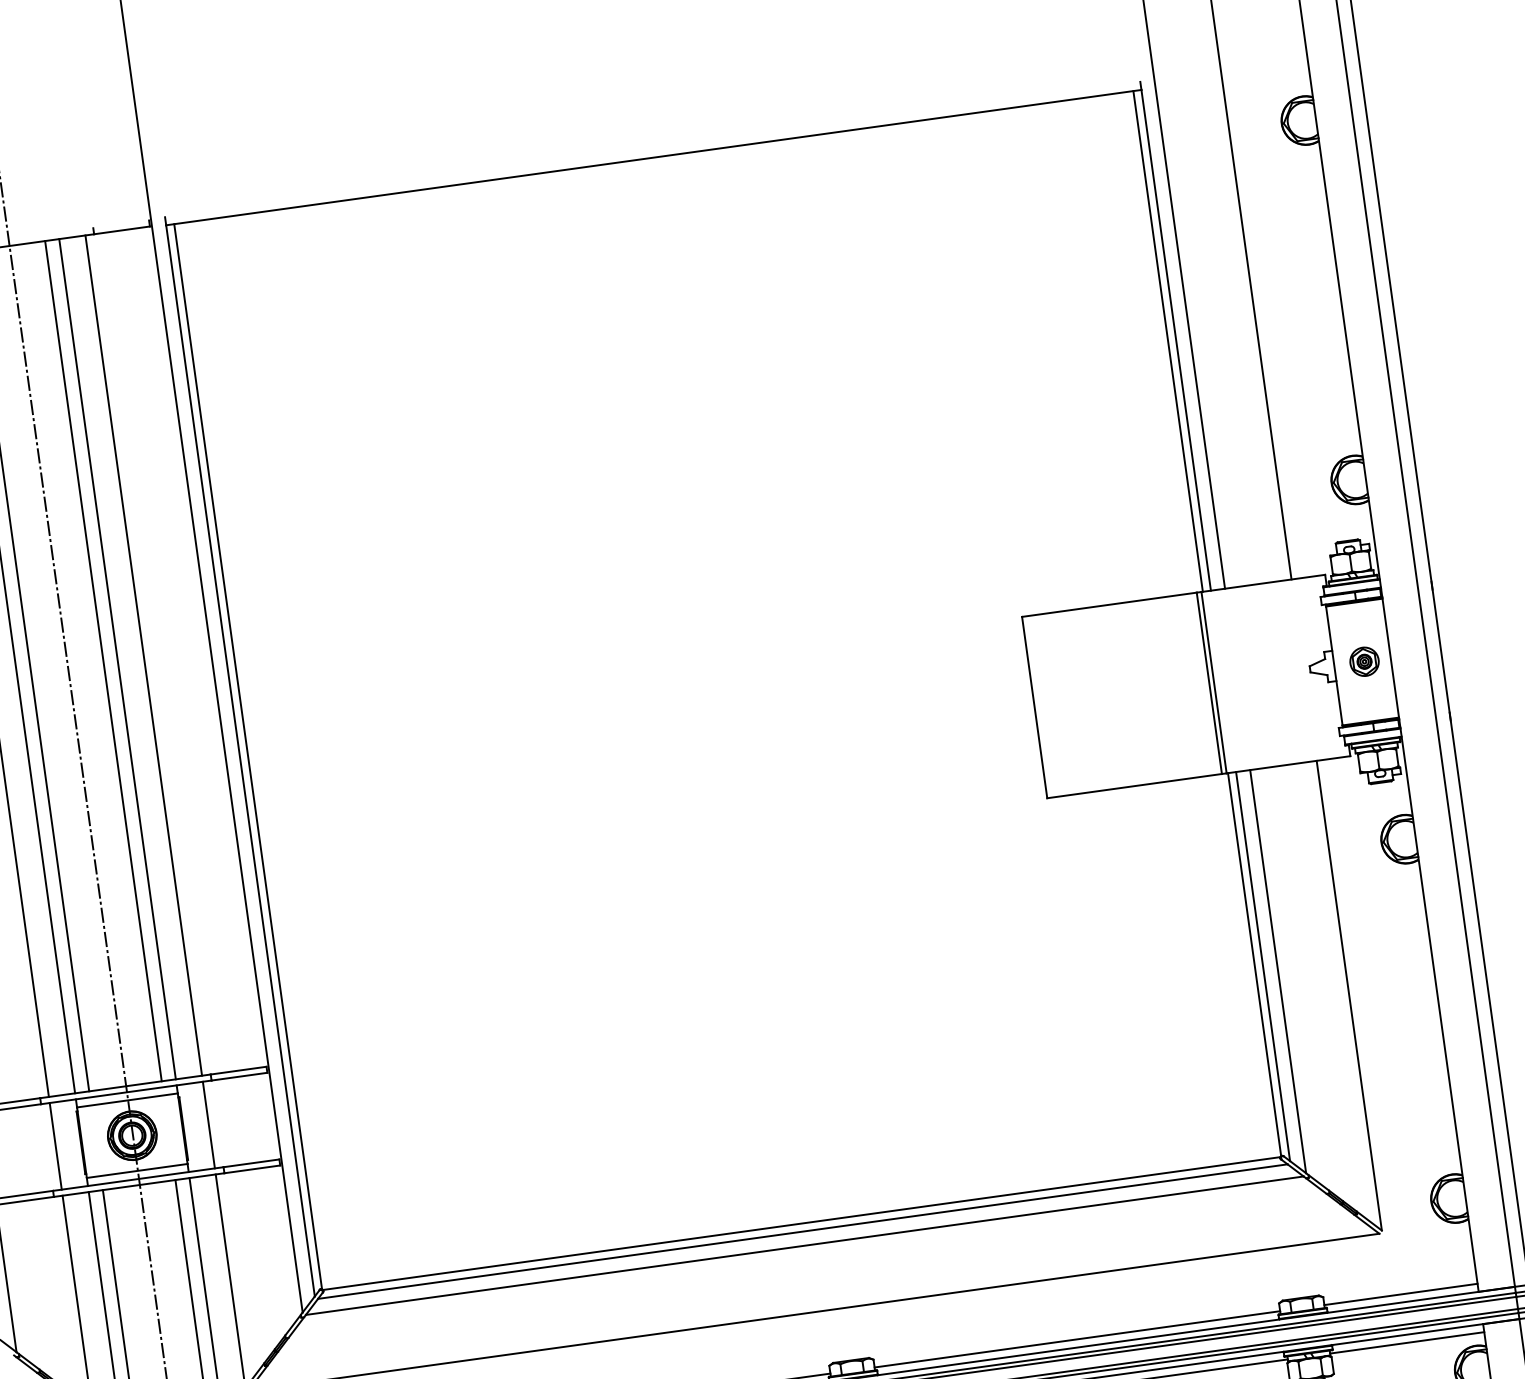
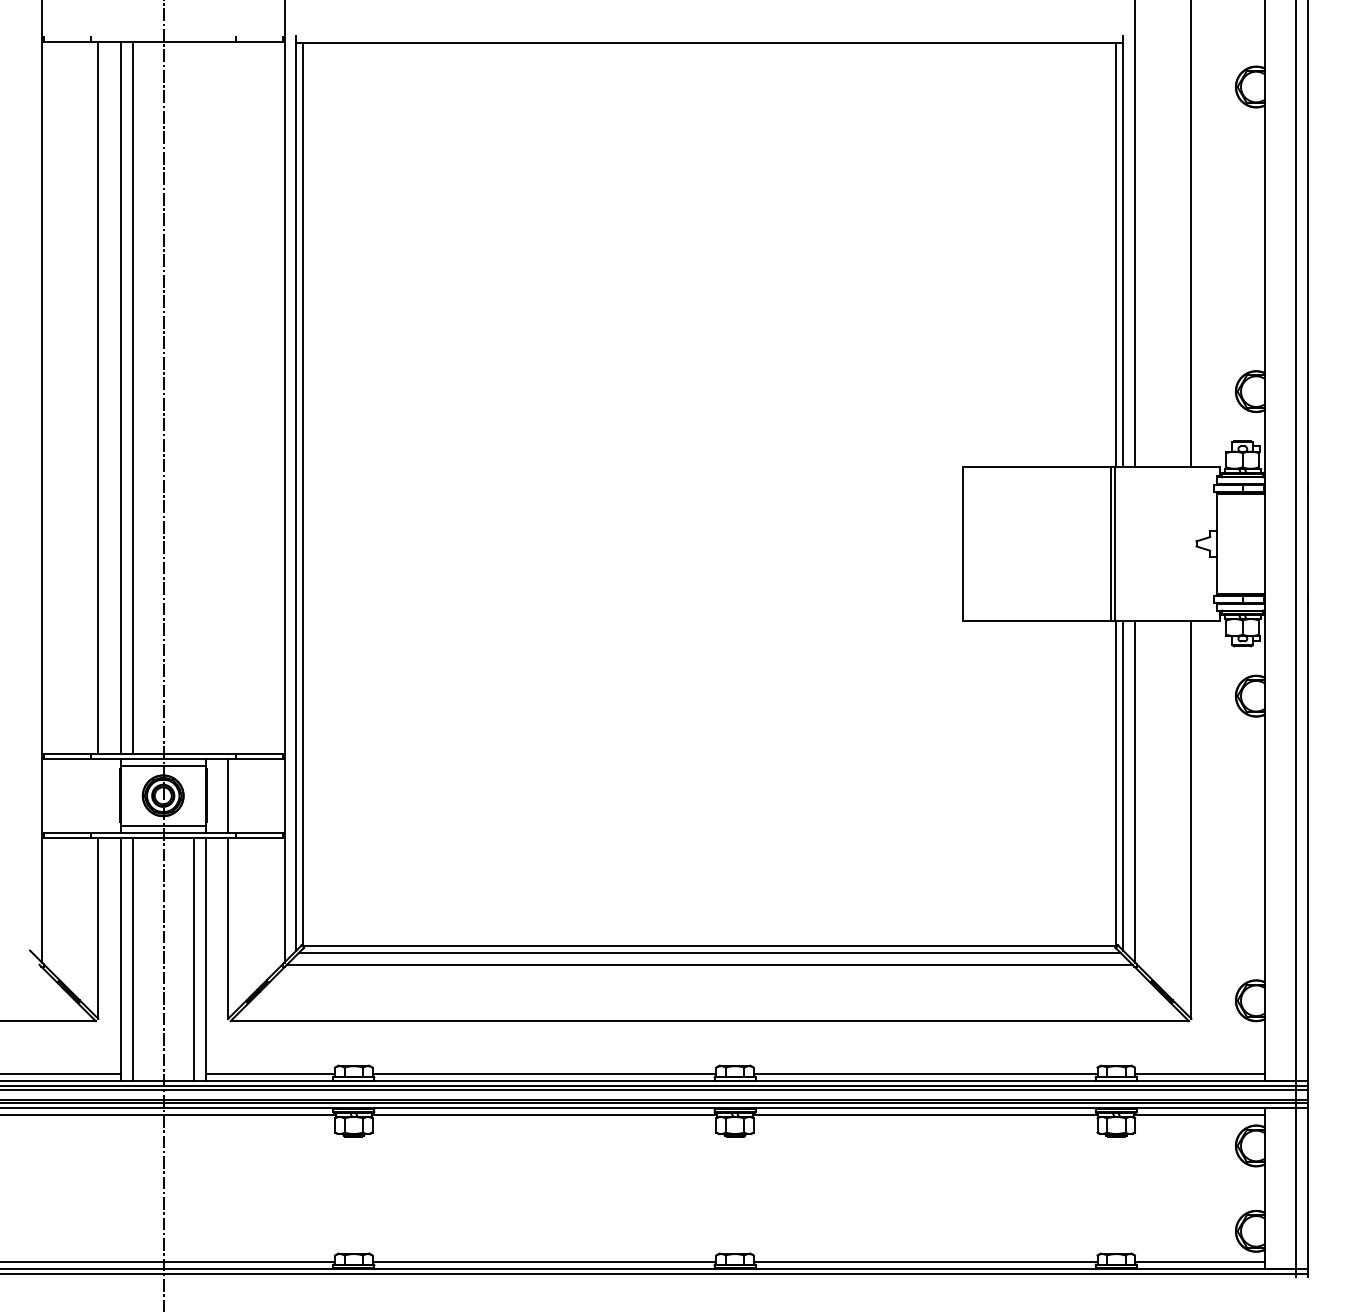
line: (144, 655) -> (228, 397), removed
line: (116, 658) -> (205, 397), removed
line: (103, 660) -> (194, 397), removed
part: (1364, 661) -> (1242, 543), removed
line: (55, 1145) -> (98, 795), removed

